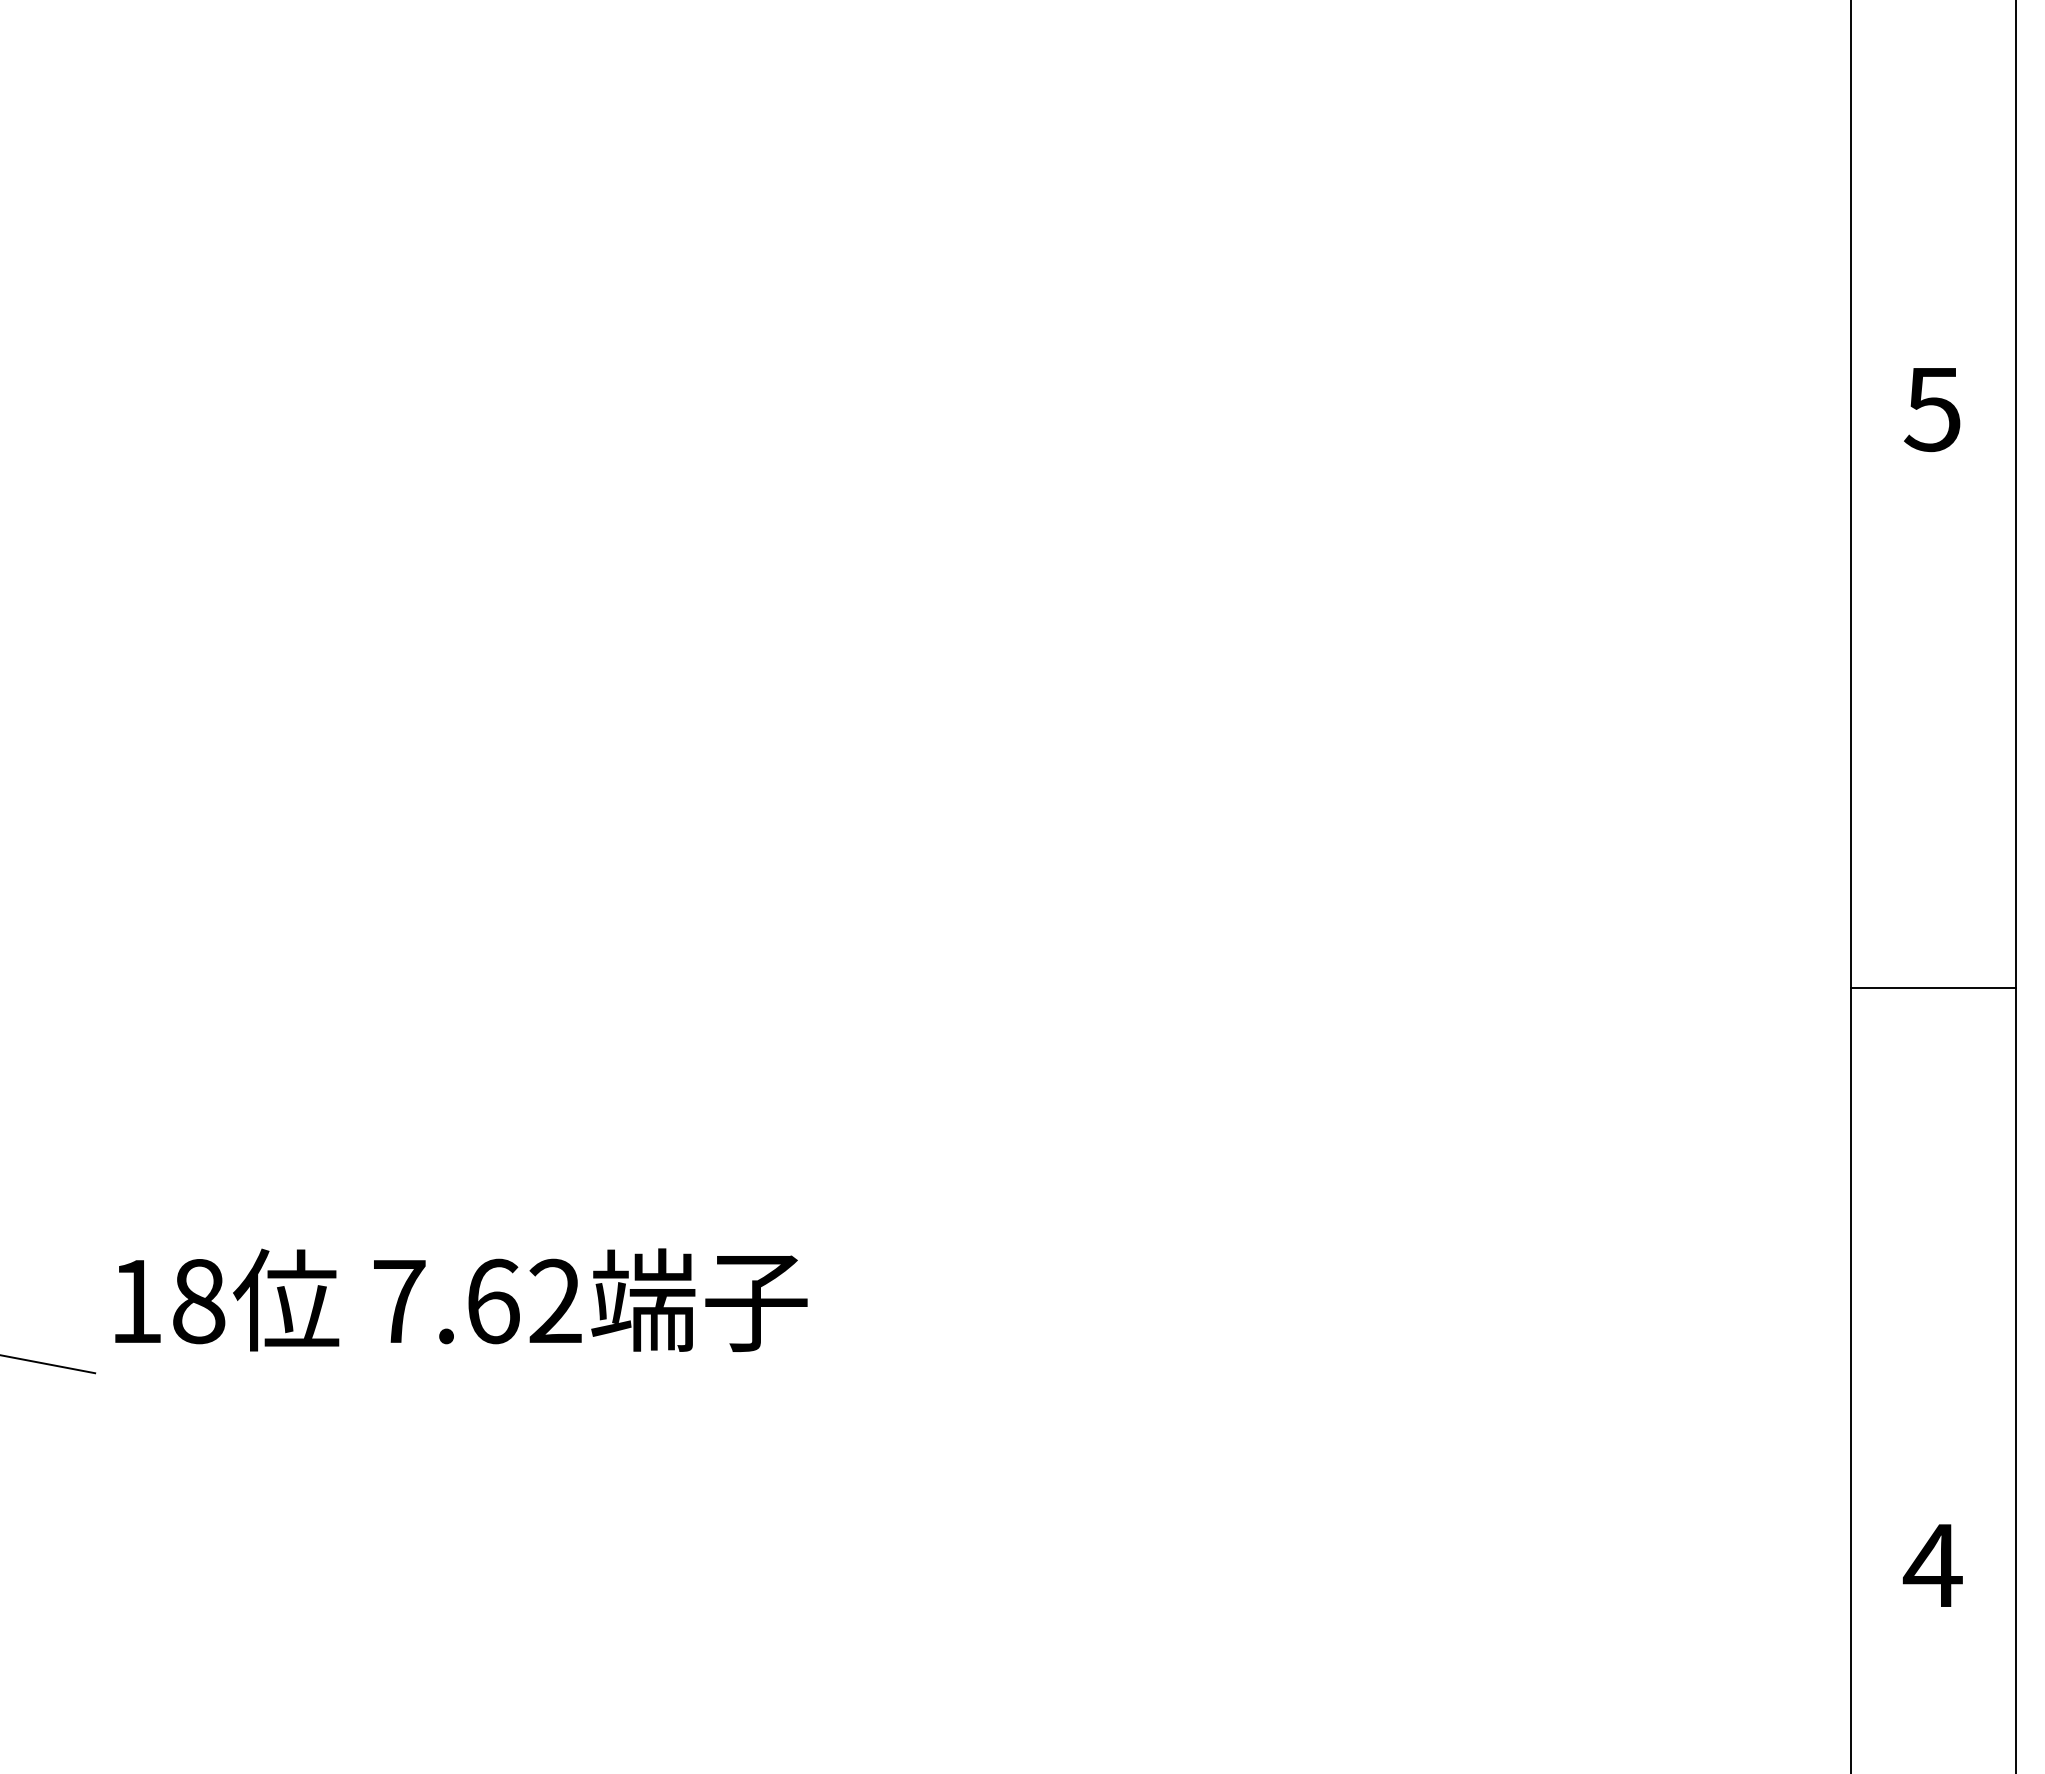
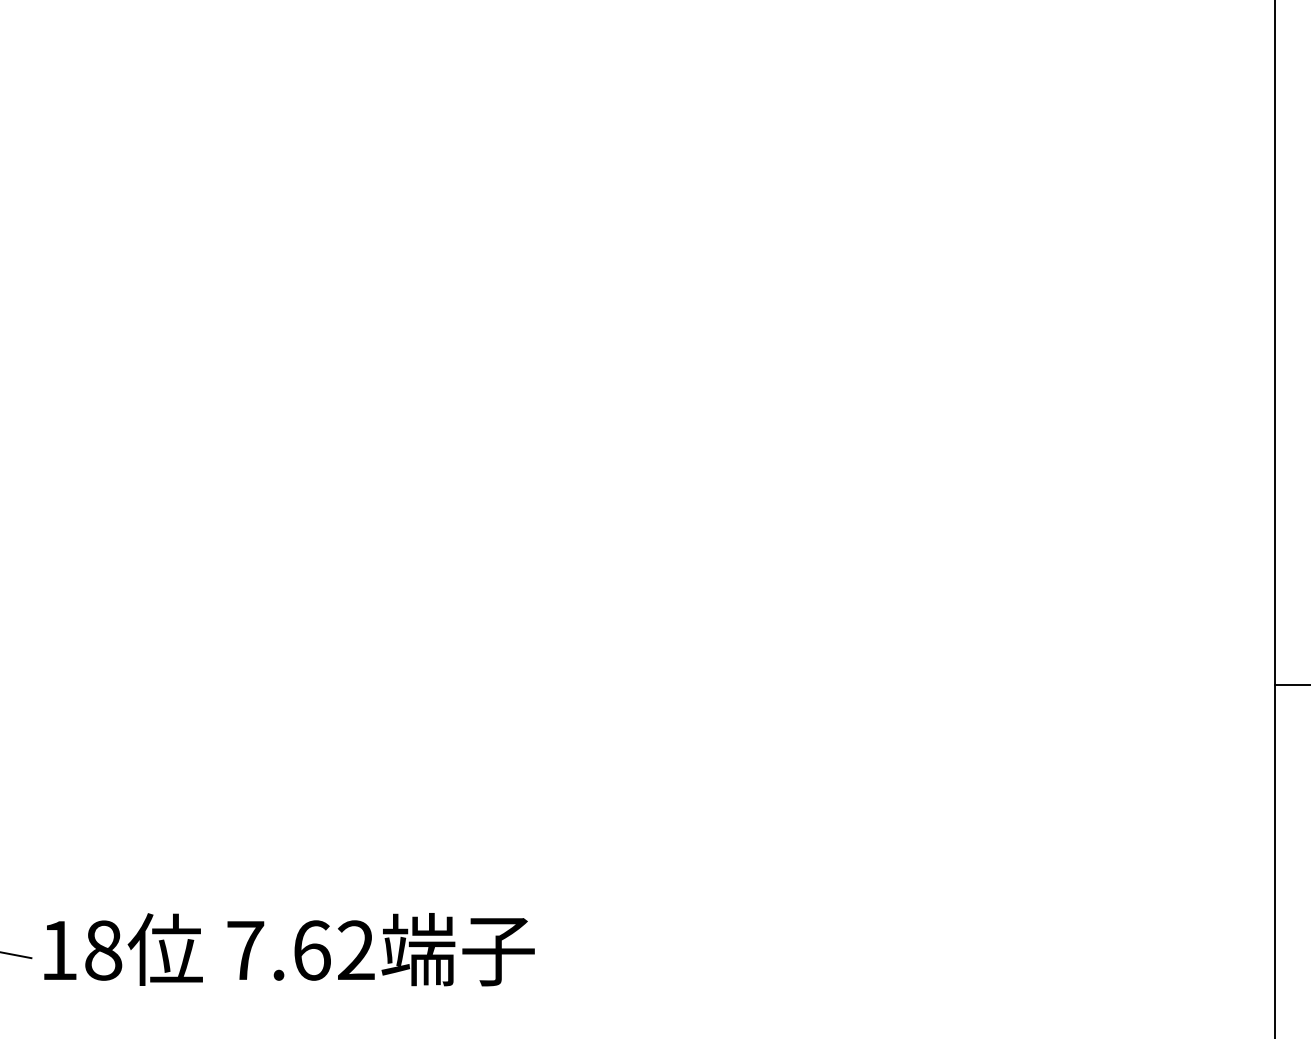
text: (461, 1299) -> (289, 949), moved

